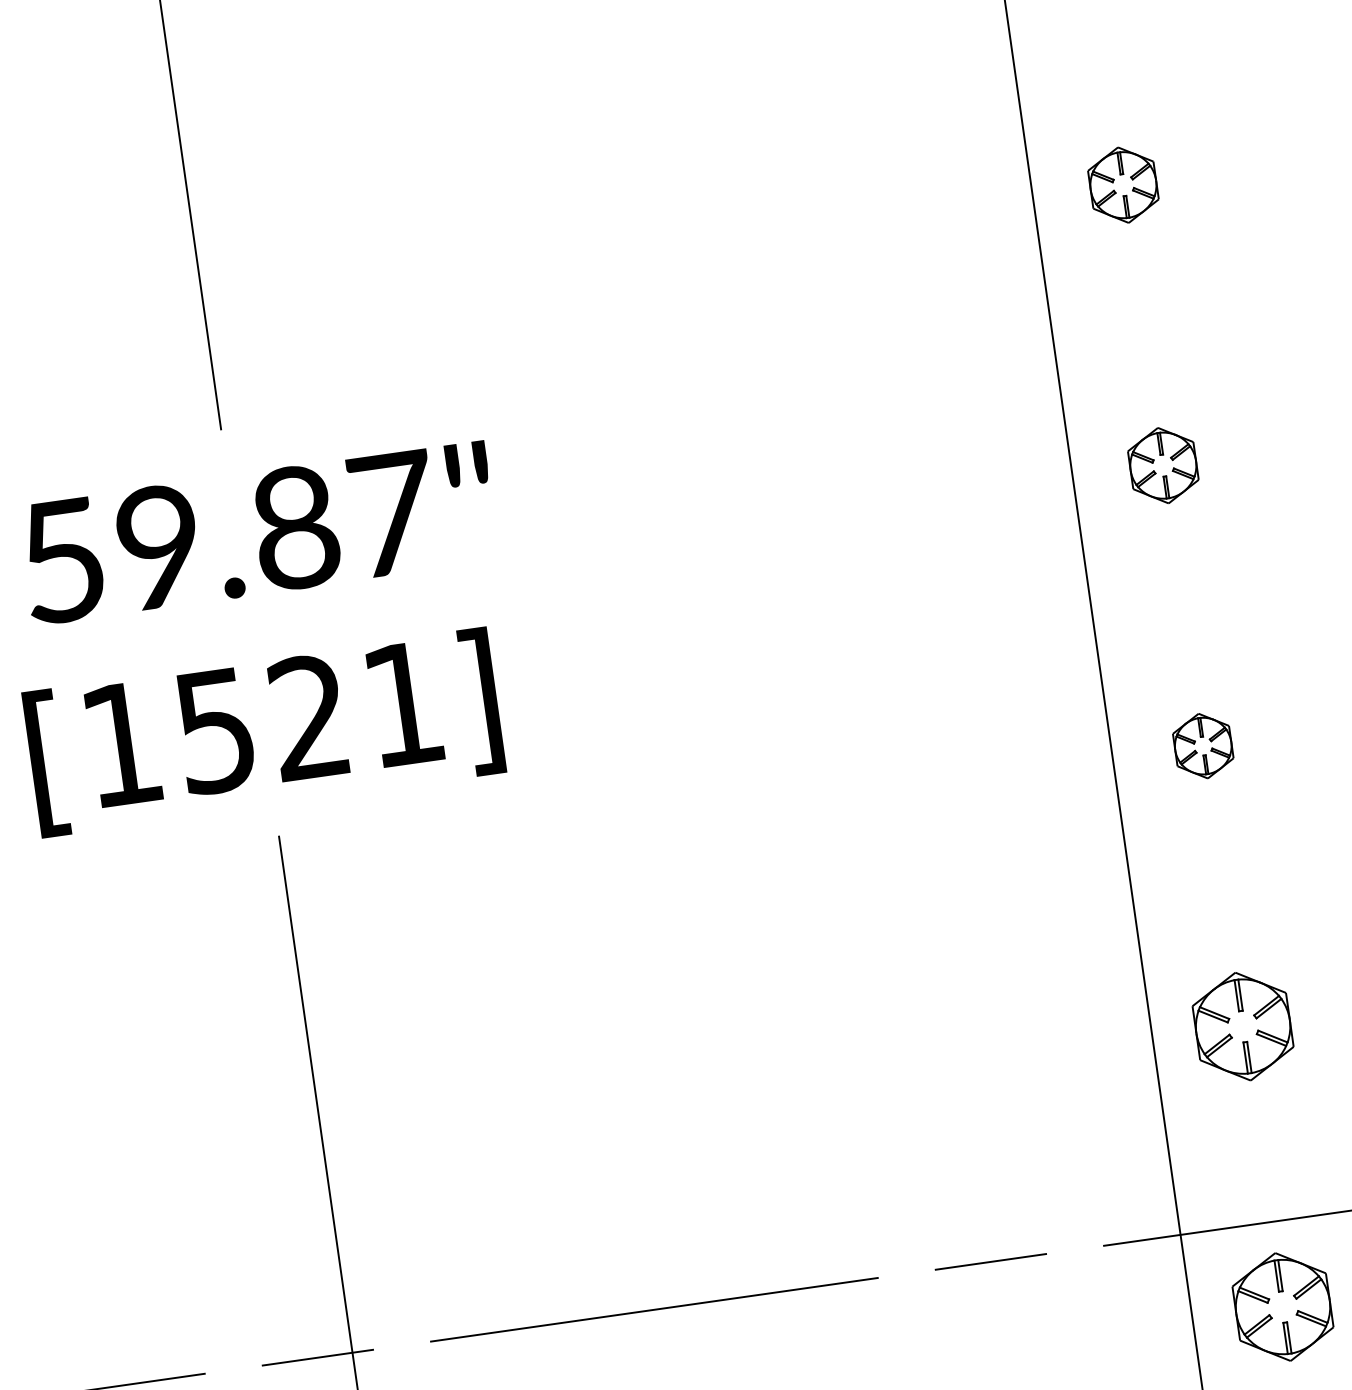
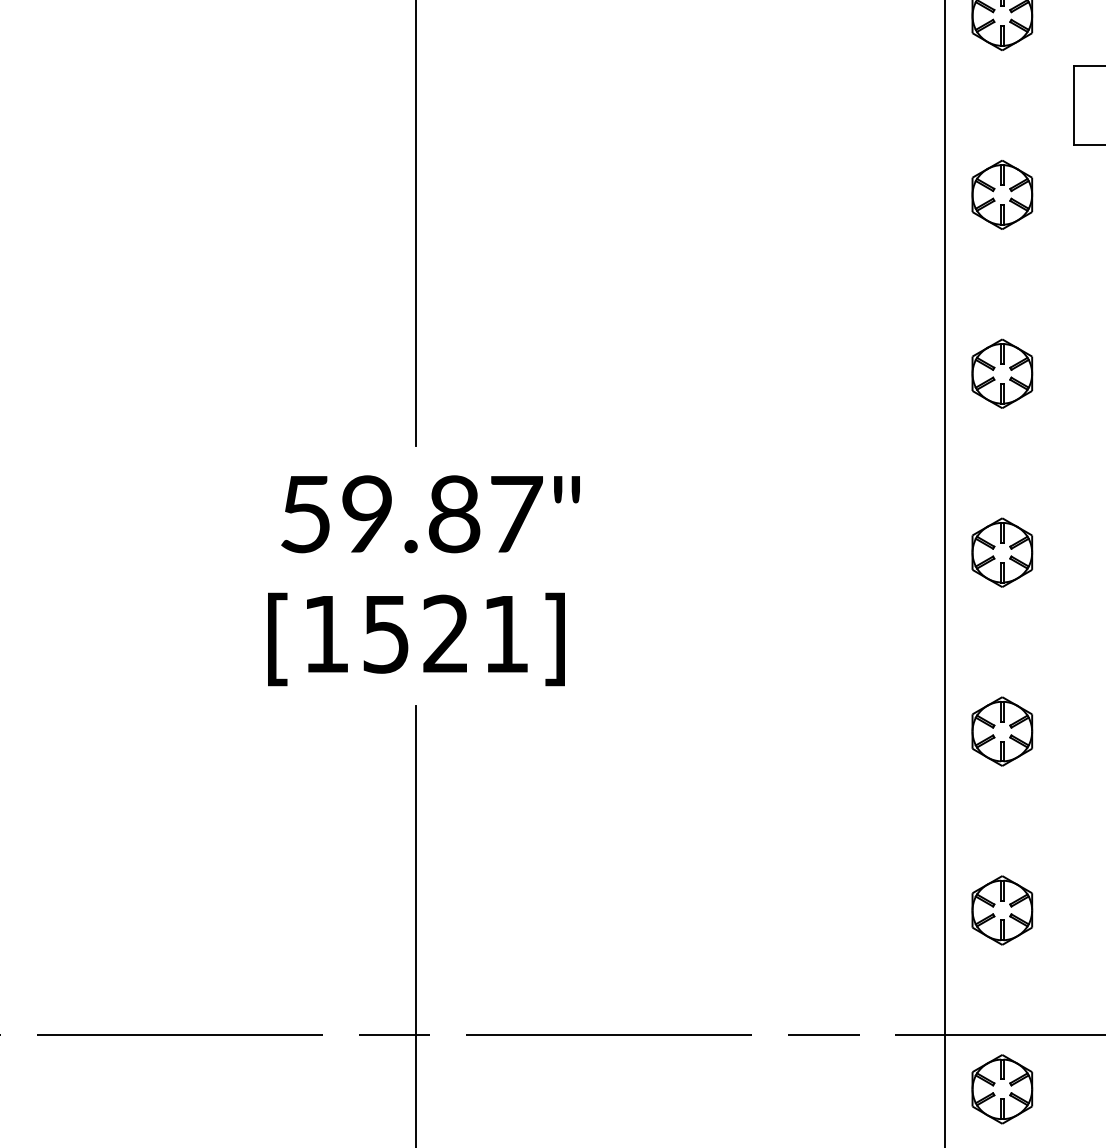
part: (1123, 184) -> (1002, 373), size x1.43
part: (1163, 465) -> (1002, 552), size x1.43
part: (1203, 746) -> (1002, 731), size x1.67

